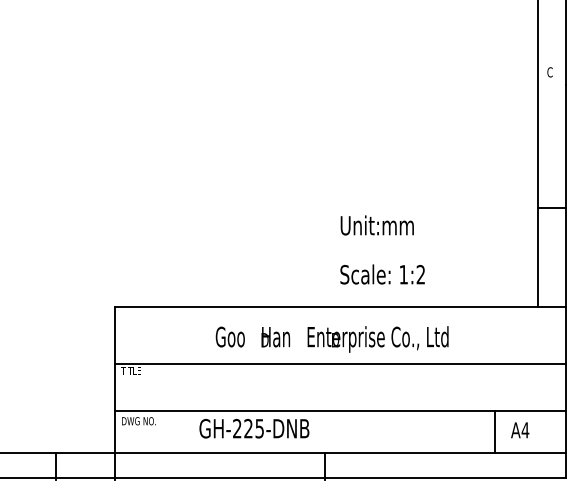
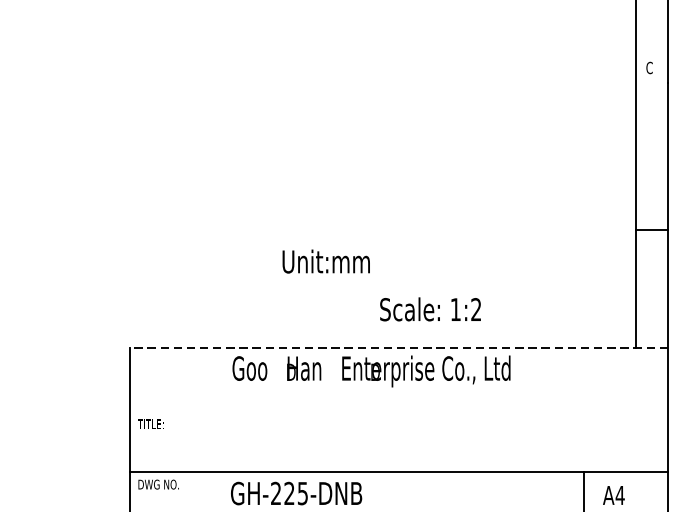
text: (376, 225) -> (325, 261), moved
text: (382, 274) -> (430, 309), moved
line: (339, 306) -> (398, 347), solid -> dashed
text: (331, 339) -> (370, 371), moved
line: (339, 364) -> (398, 416), removed

